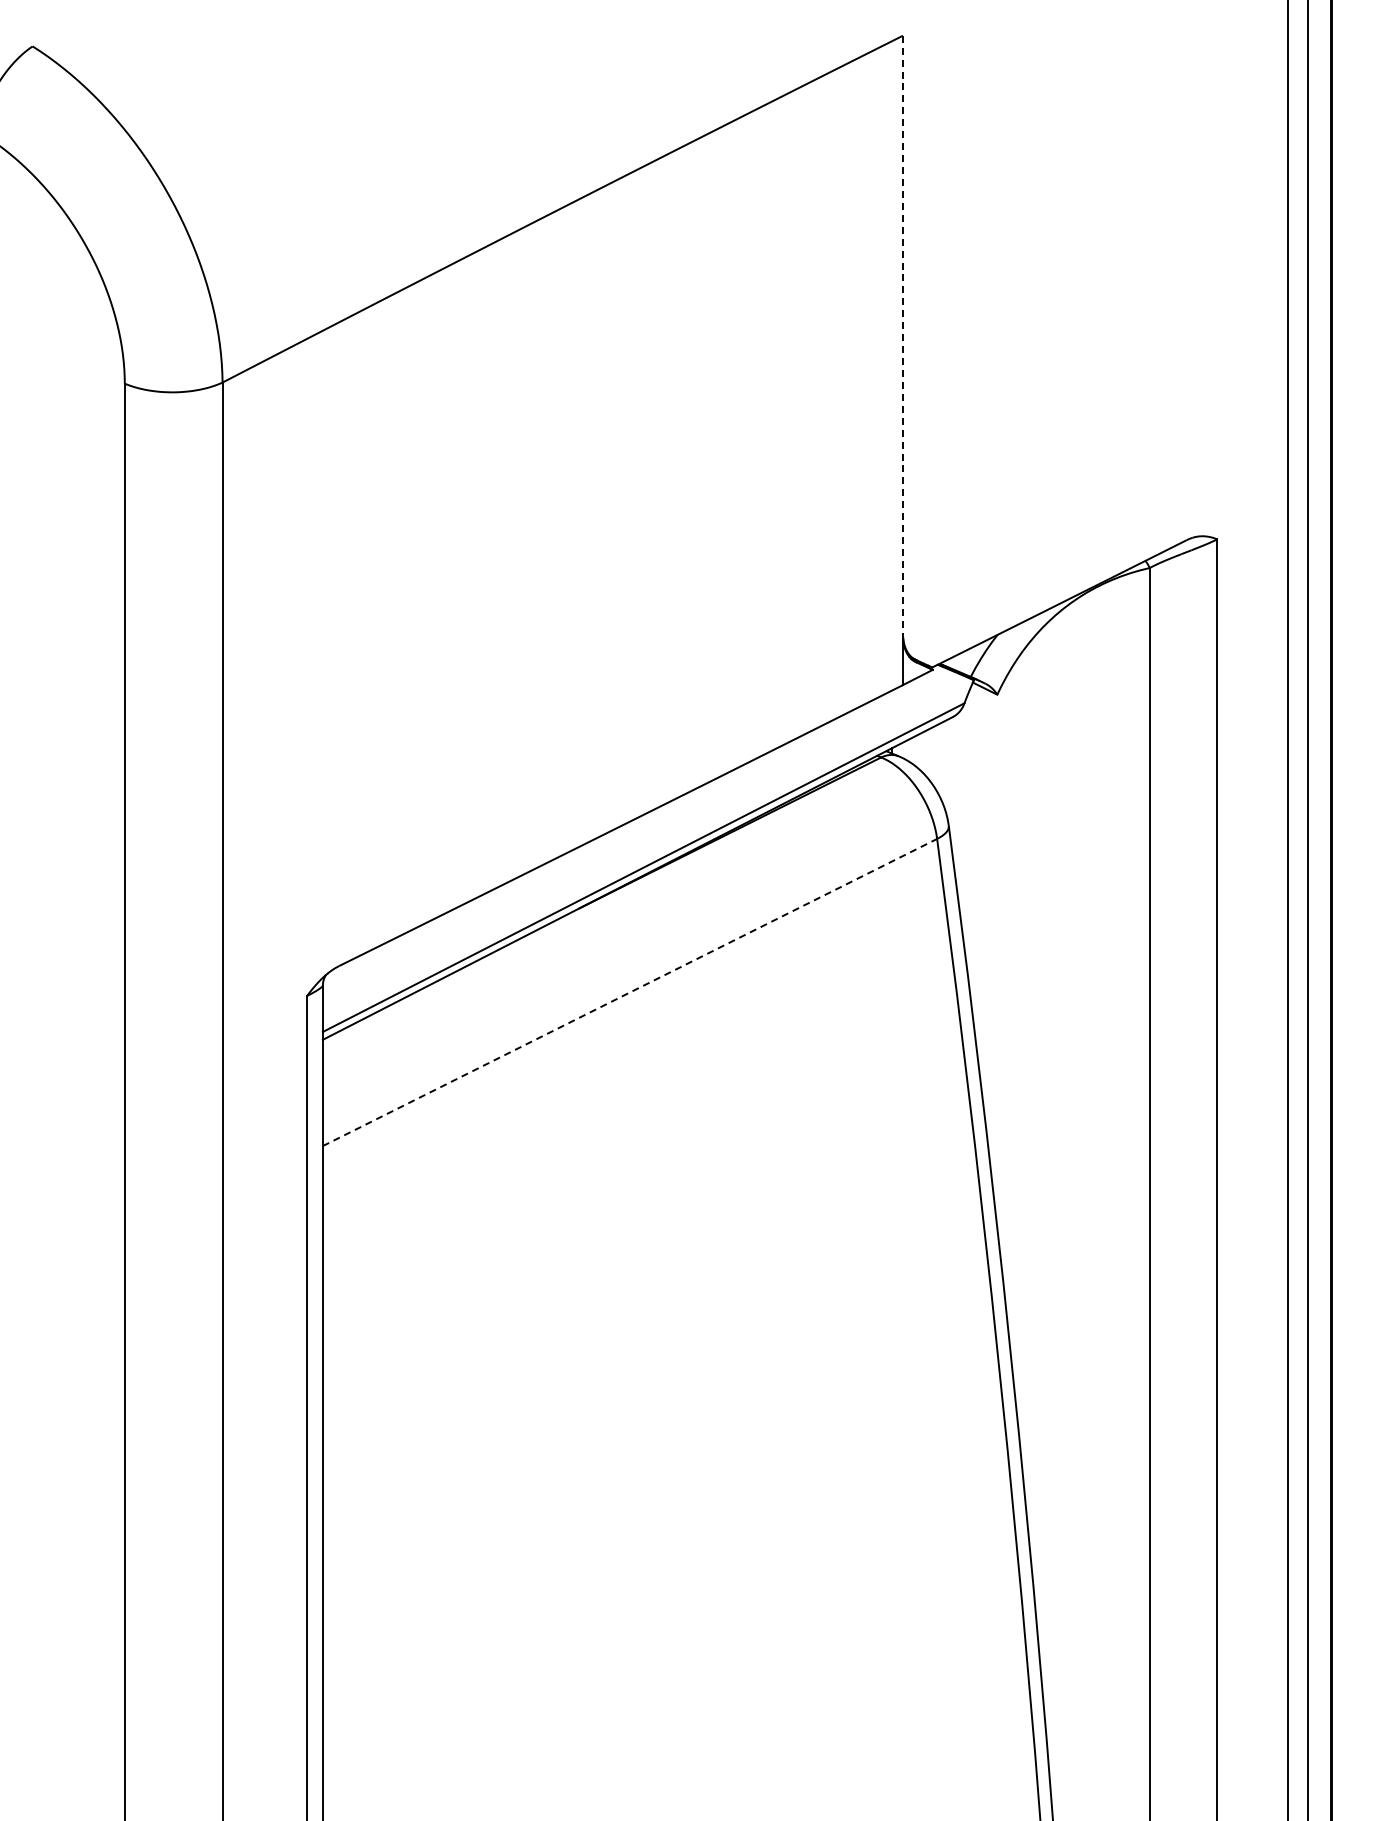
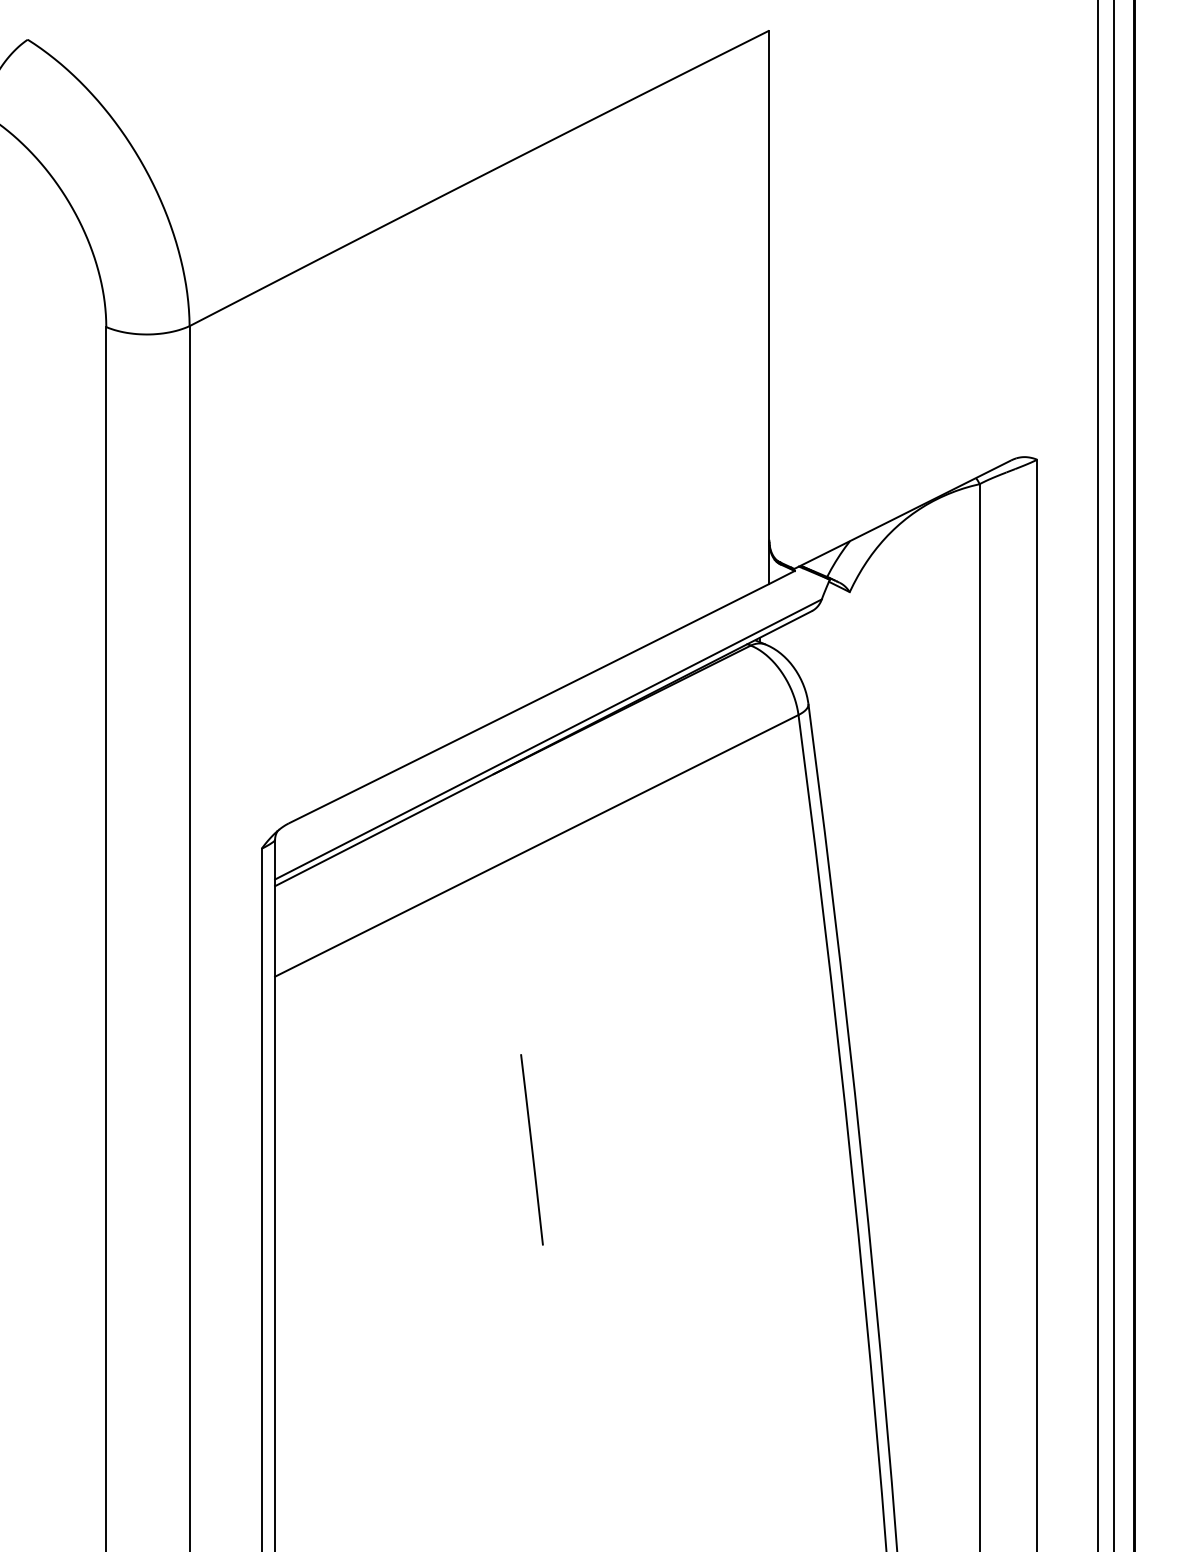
line: (902, 335) -> (768, 286), dashed -> solid
line: (630, 992) -> (537, 845), dashed -> solid
line: (624, 1349) -> (532, 1150), added

